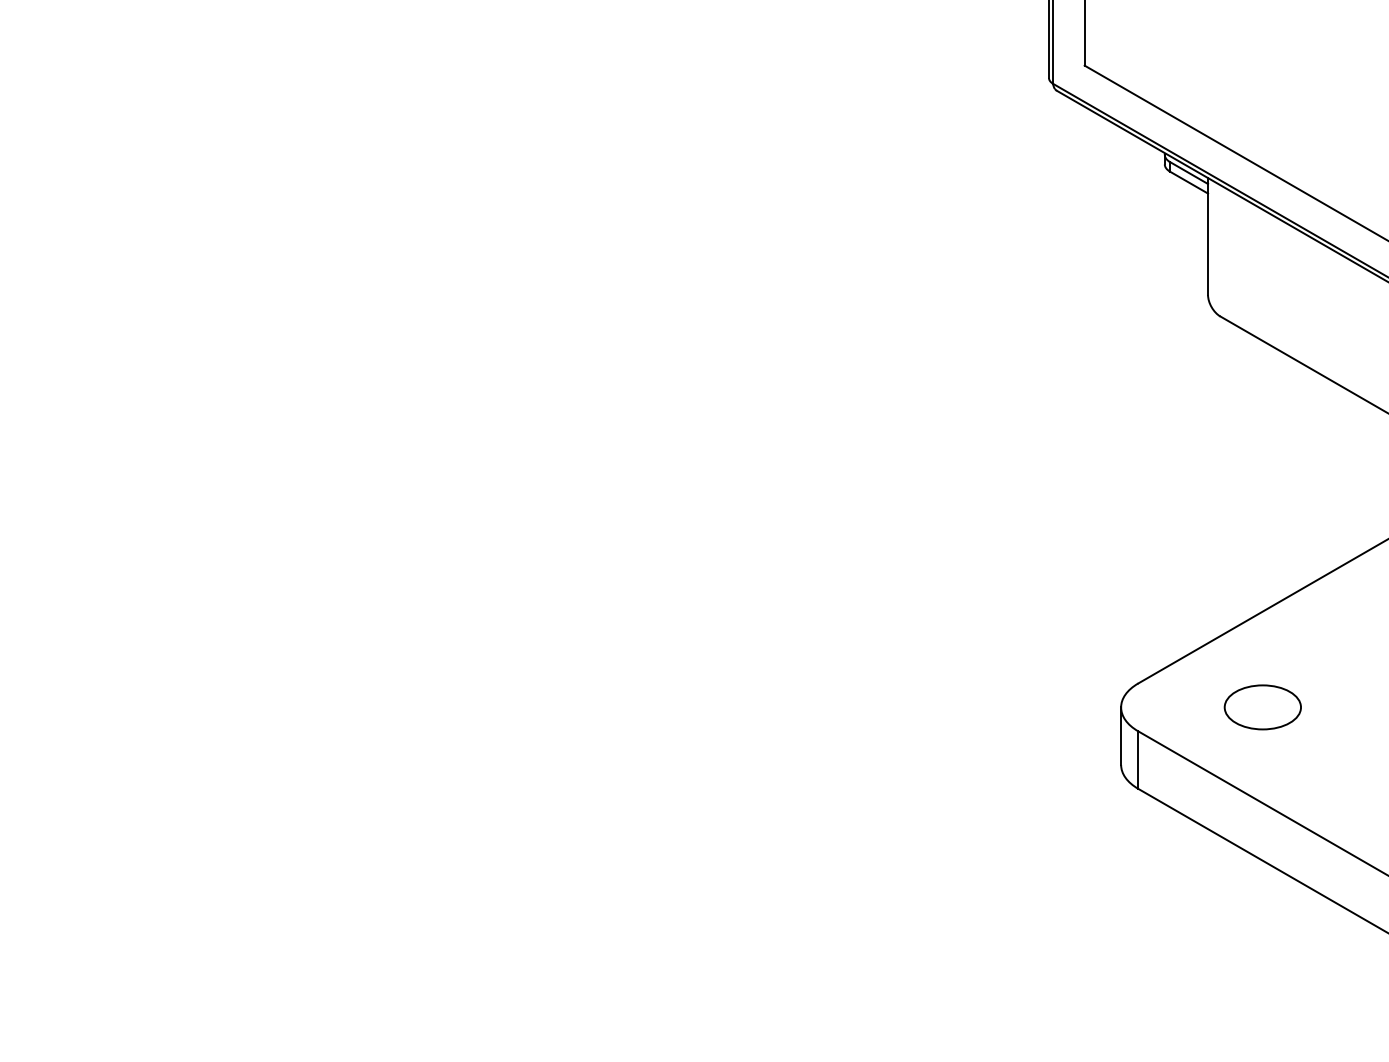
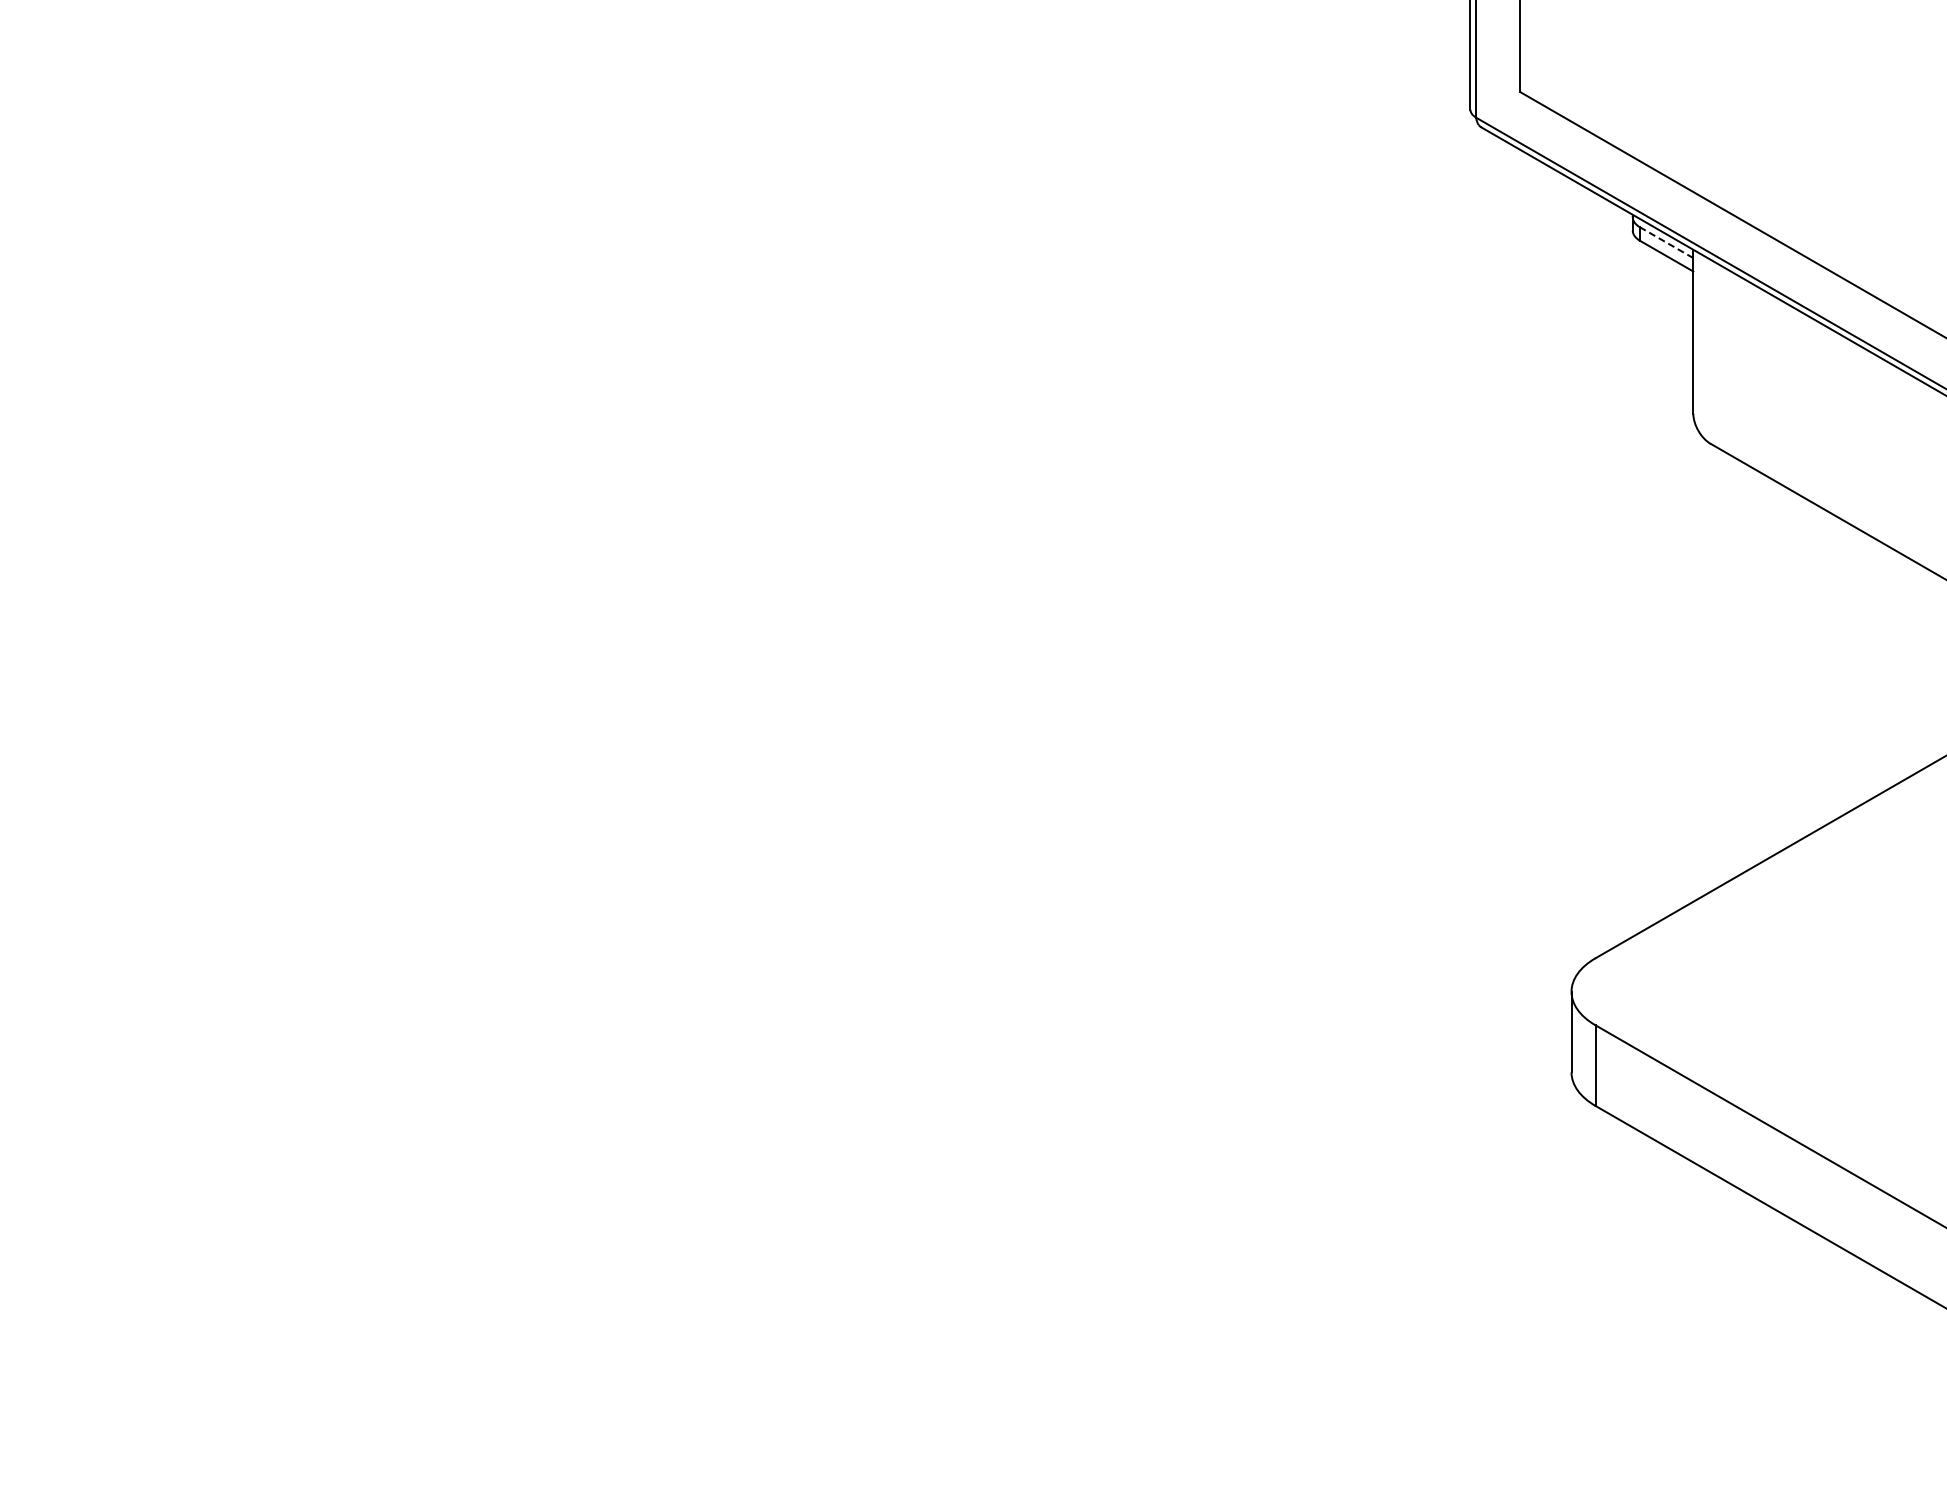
line: (1188, 172) -> (1666, 242), solid -> dashed
part: (1262, 707) -> (1769, 991), removed

